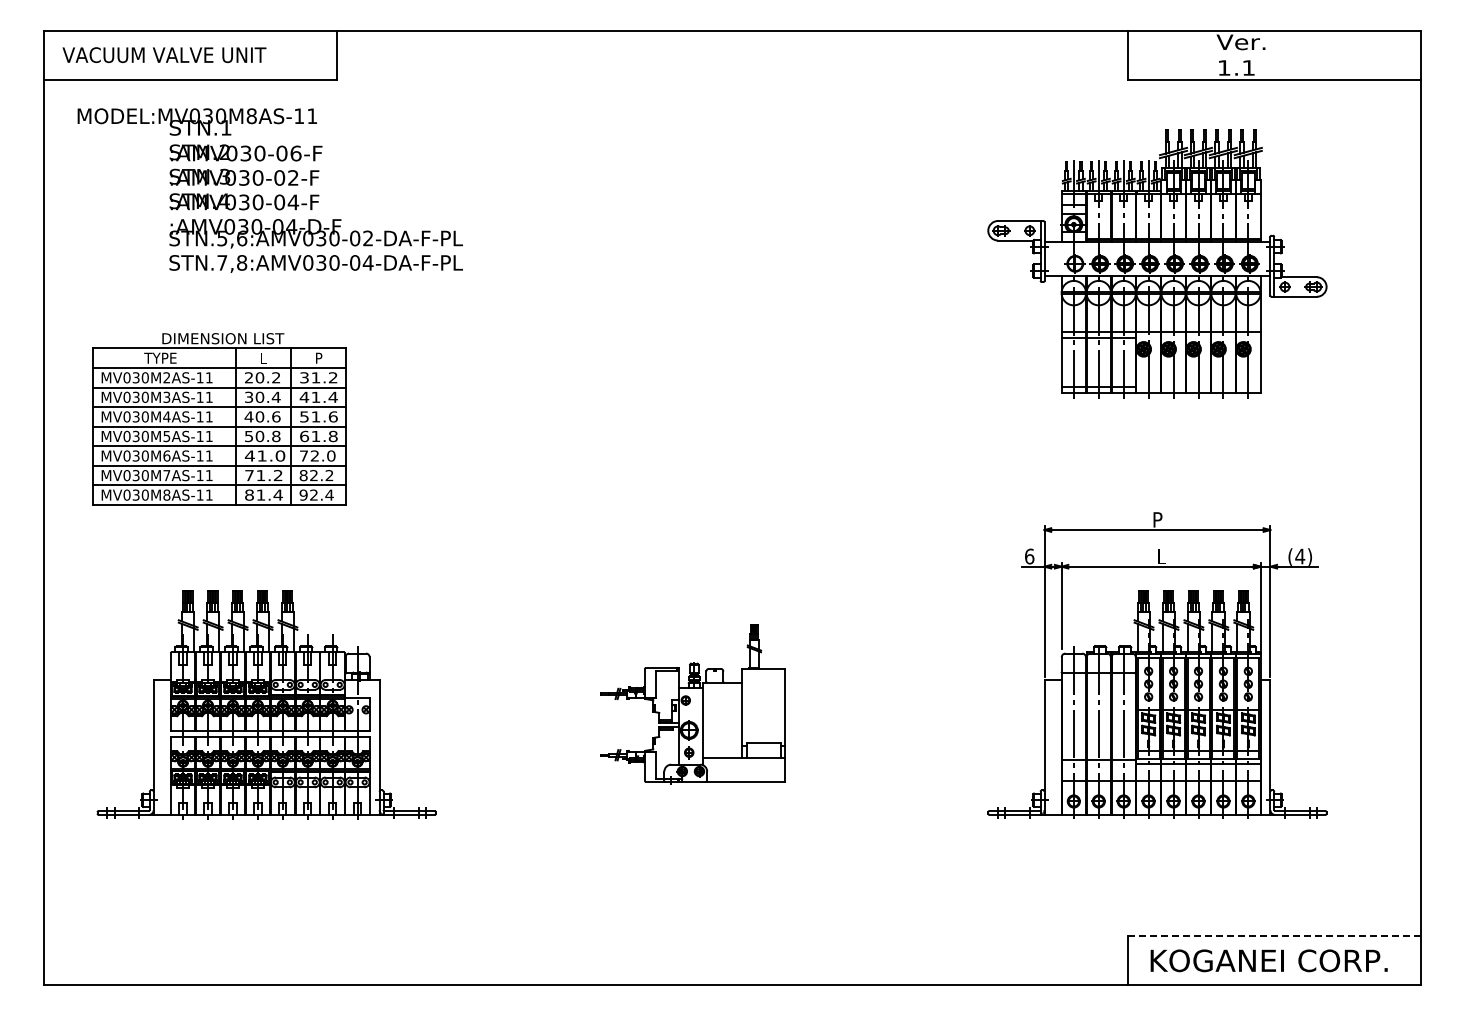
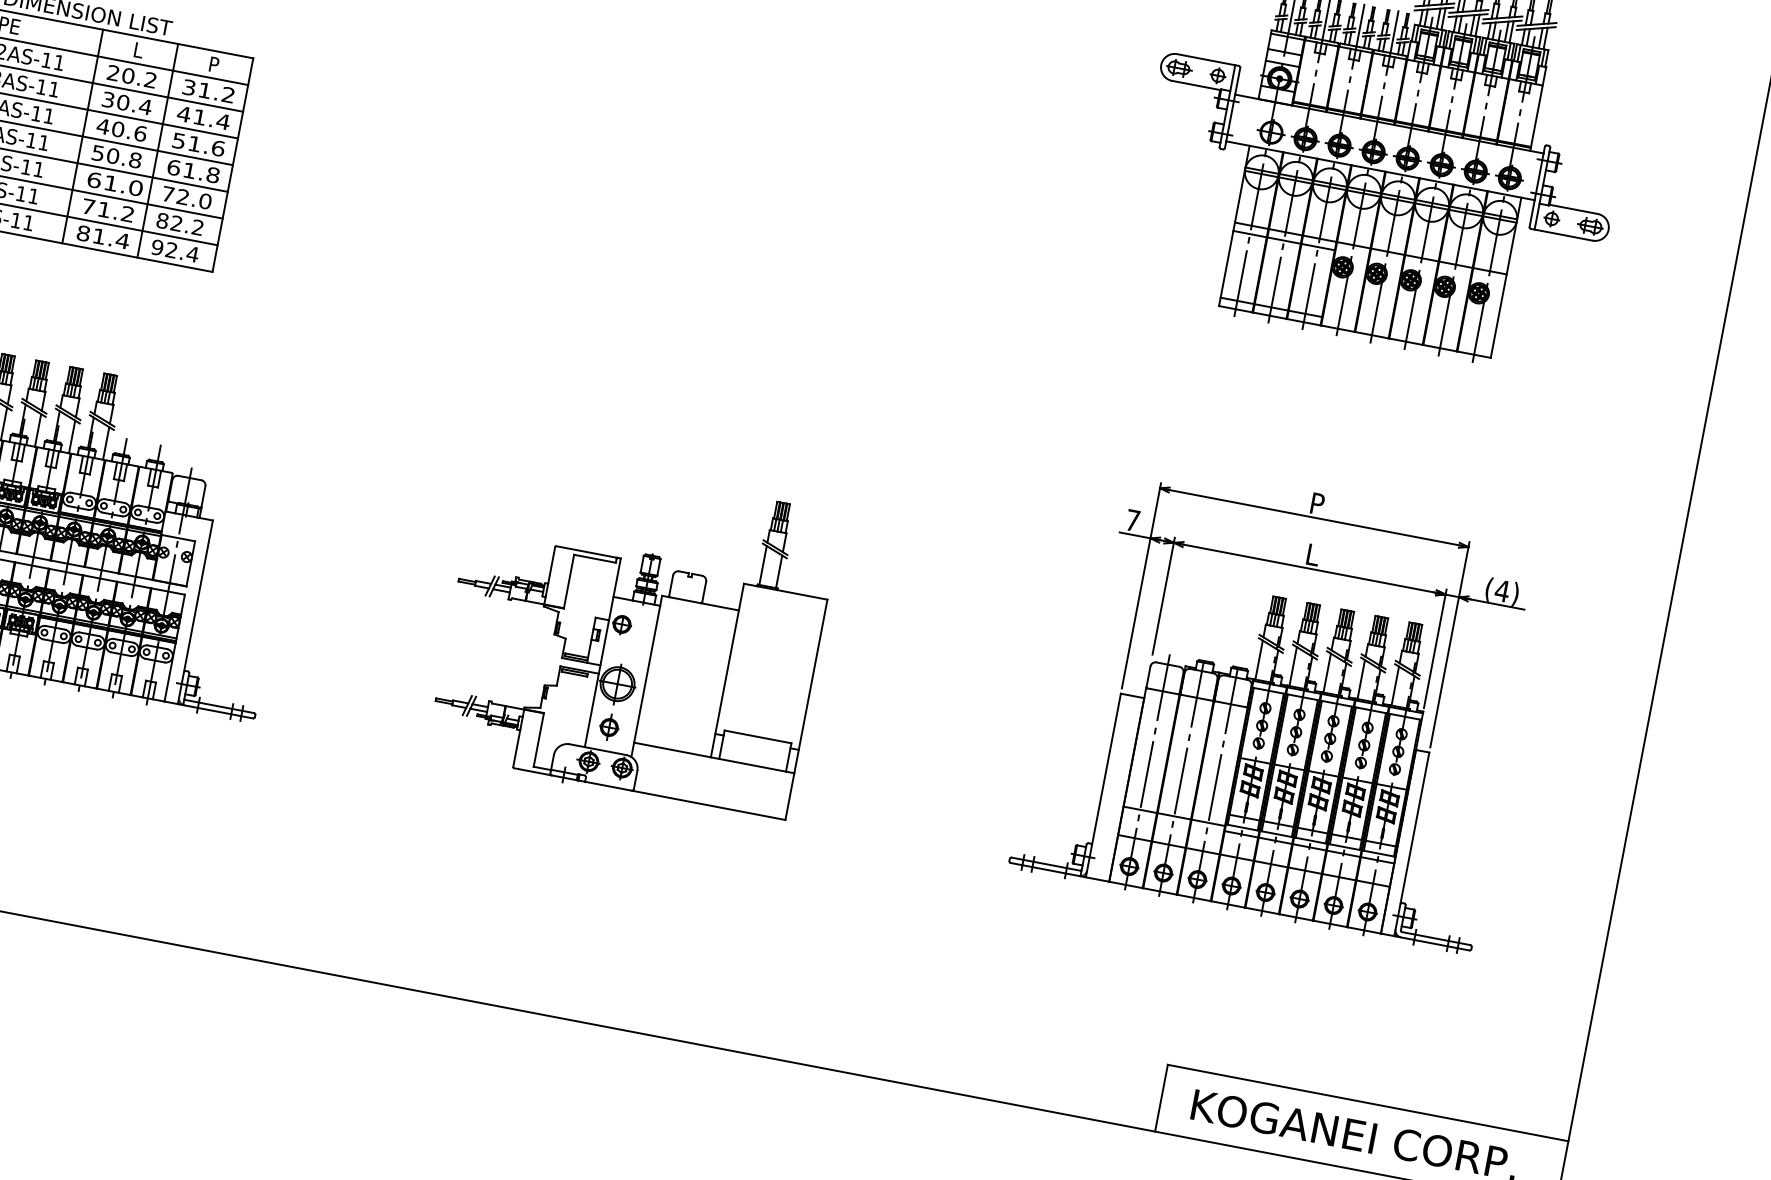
text: (249, 455) -> (93, 179), 41.0 -> 61.0
text: (1029, 556) -> (1132, 520), 6 -> 7
part: (692, 704) -> (633, 634), size x1.43
line: (1274, 936) -> (1368, 1103), dashed -> solid

